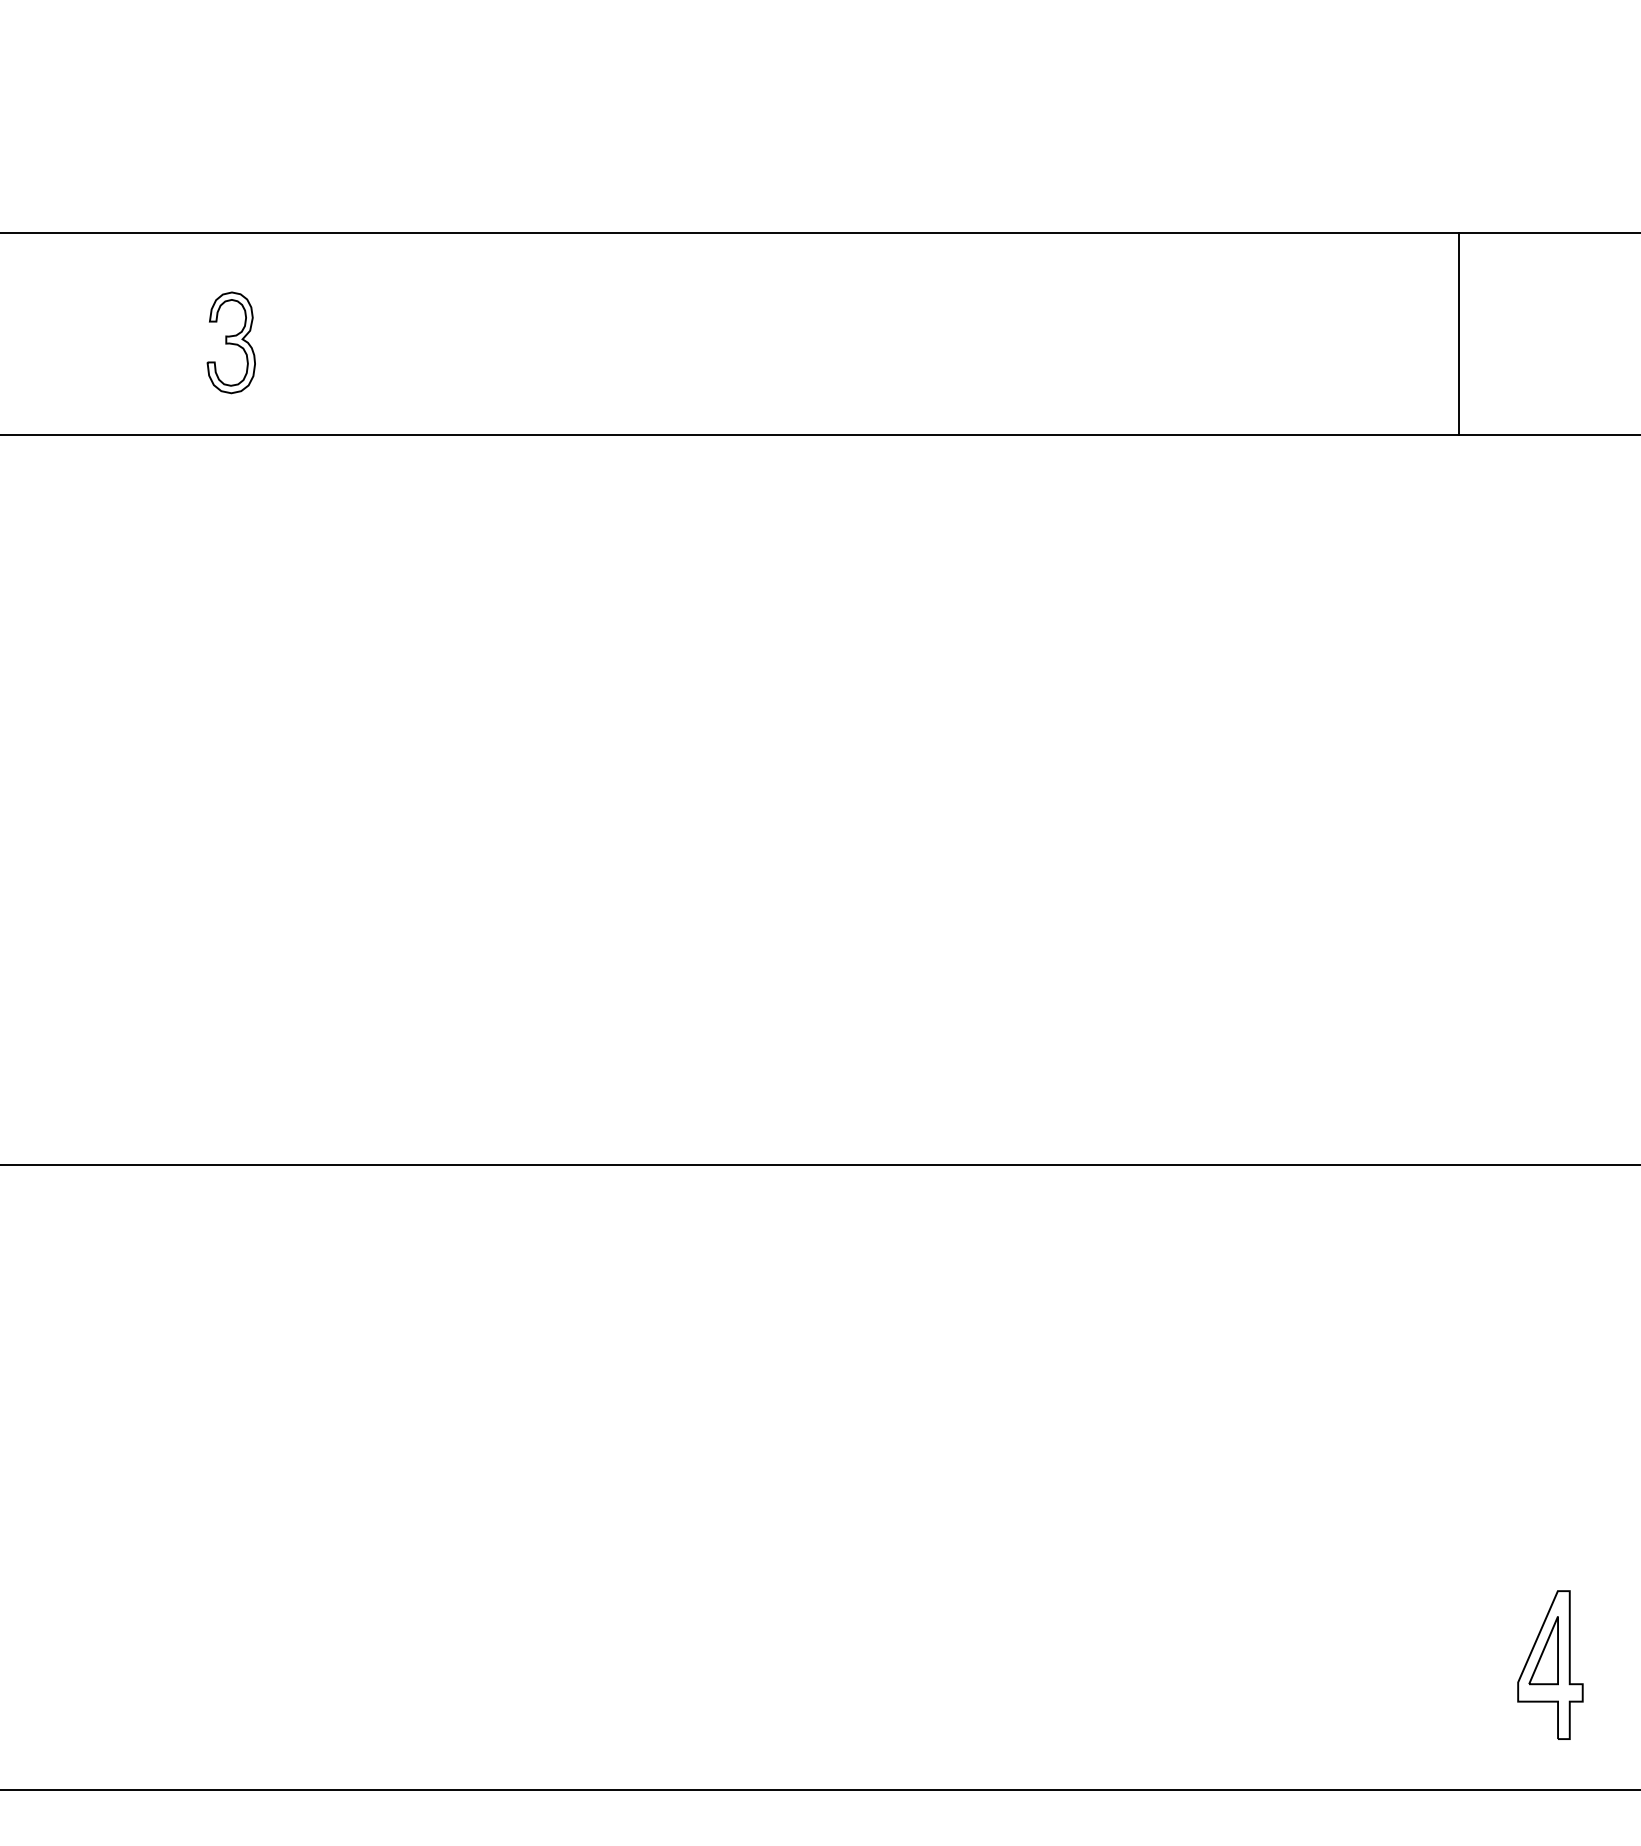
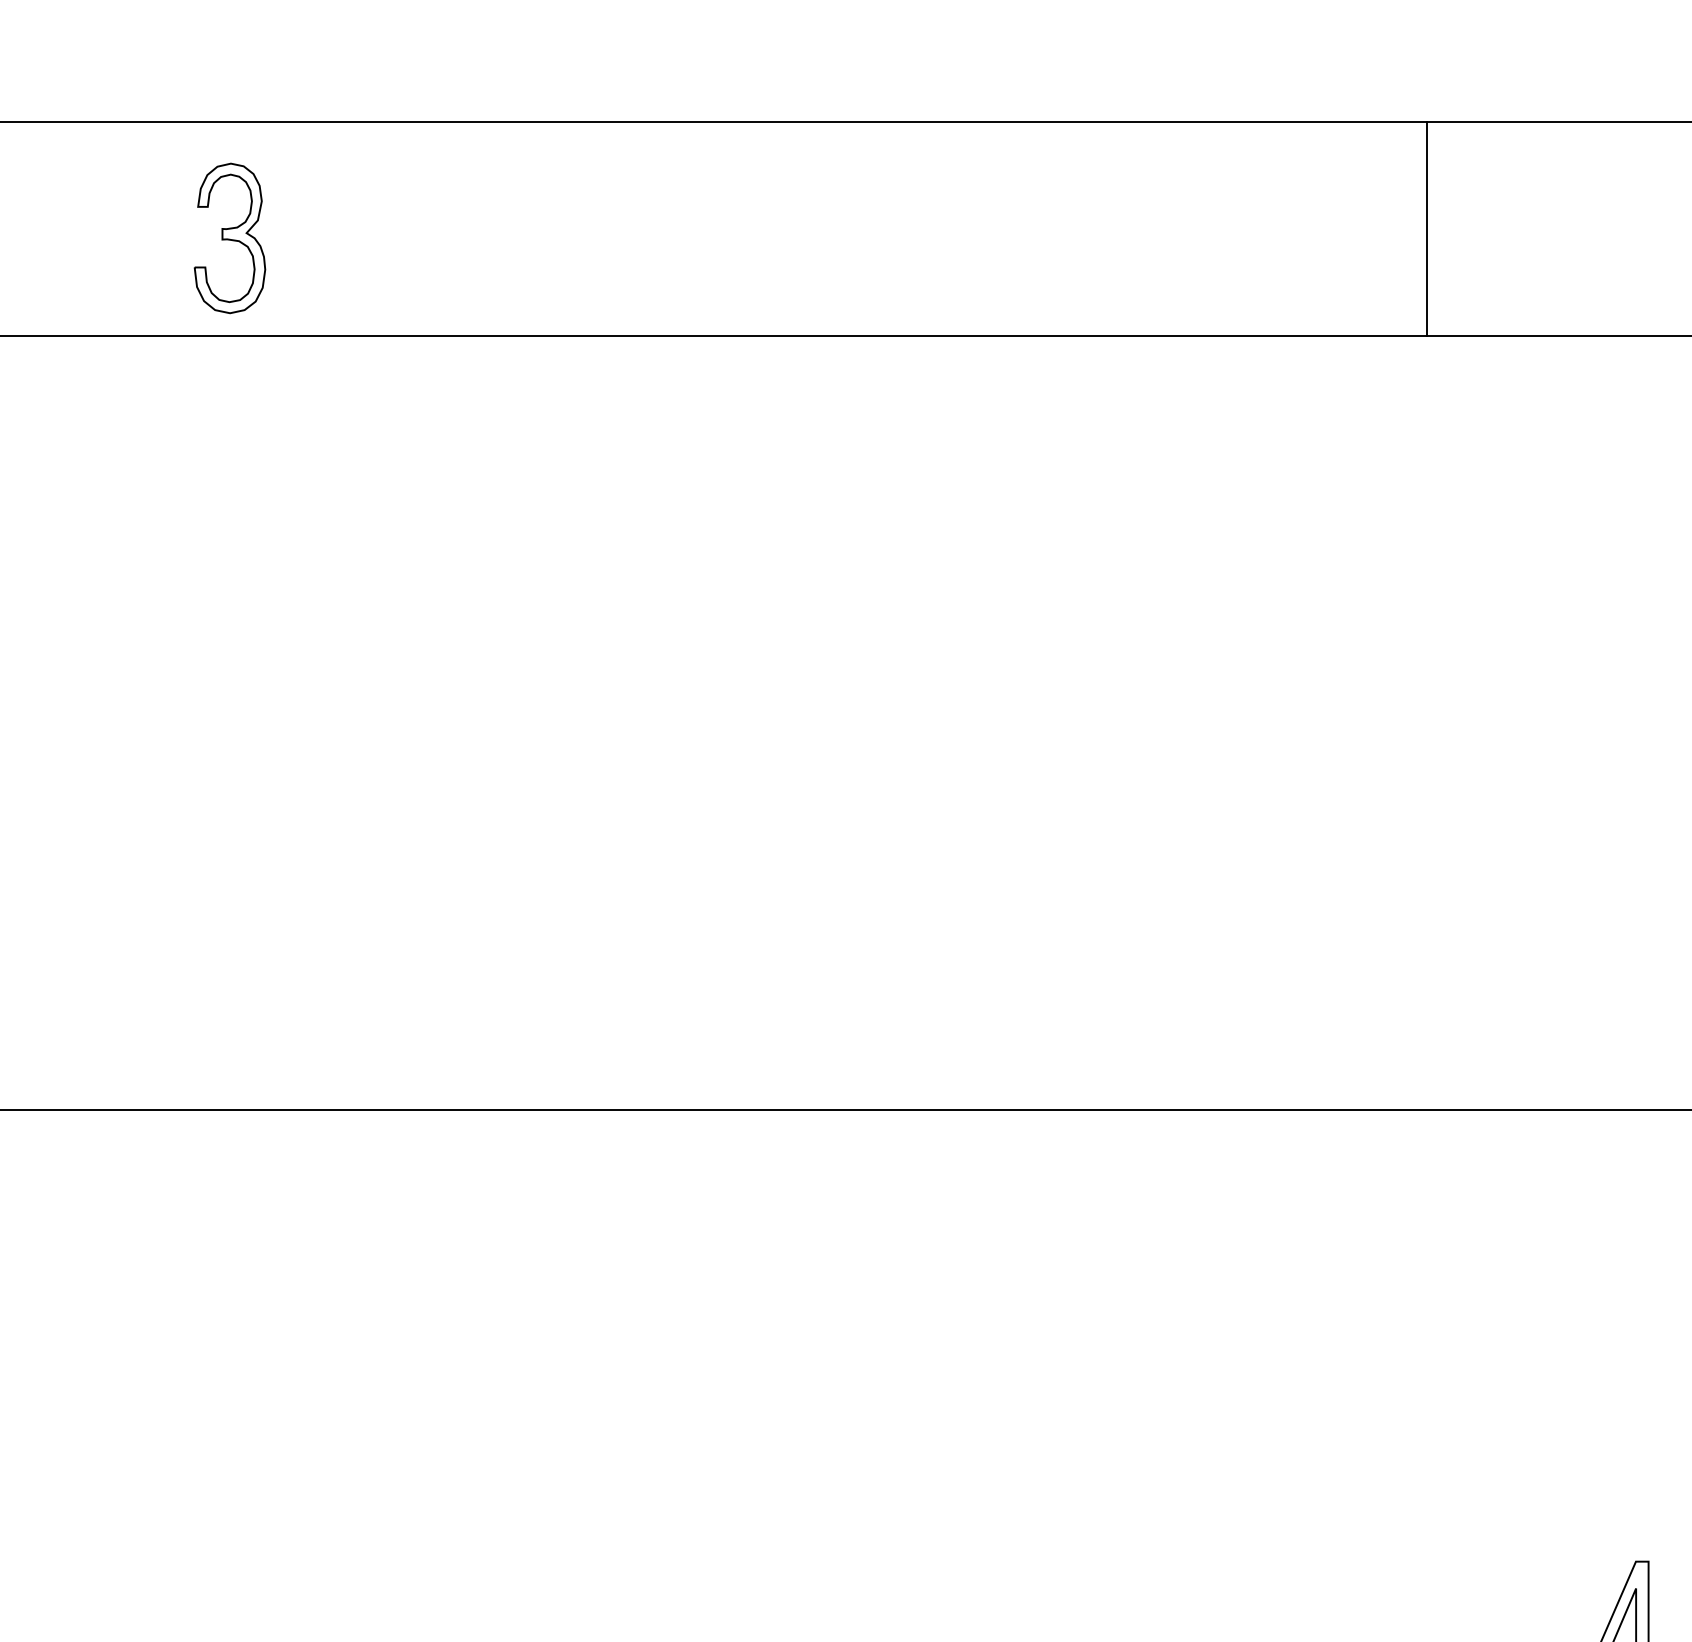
line: (1458, 333) -> (1426, 228), moved
part: (230, 342) -> (228, 238), size x1.4

